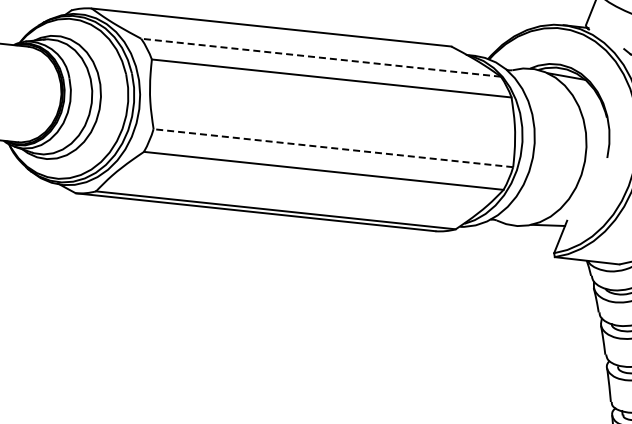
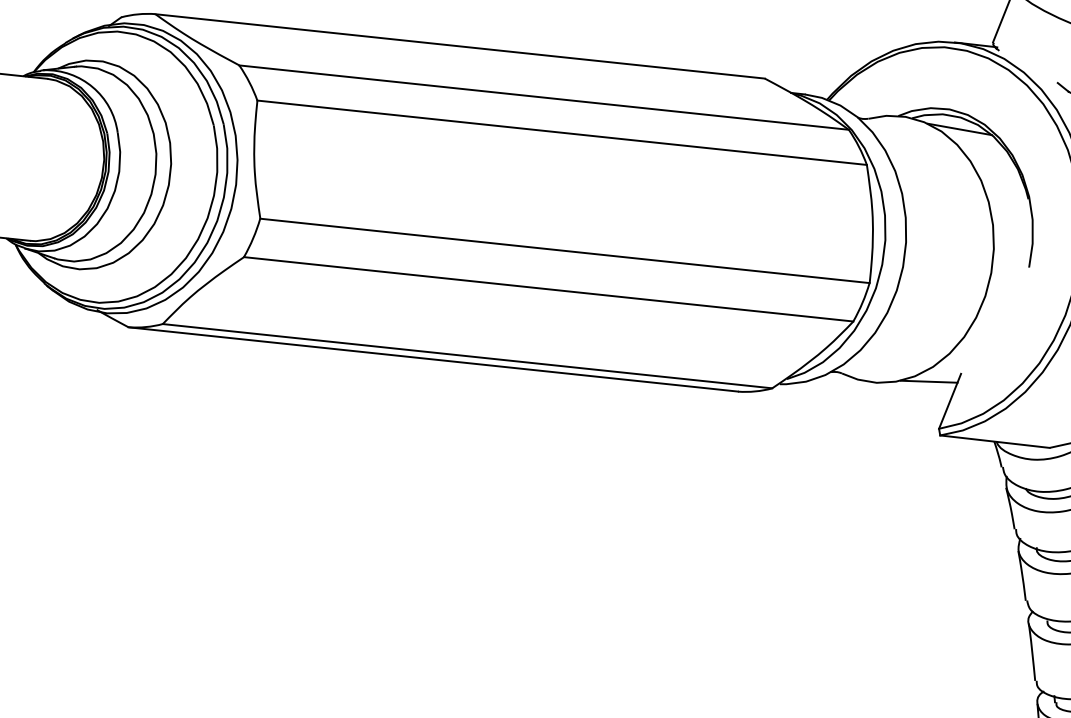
line: (321, 57) -> (544, 97), dashed -> solid
line: (333, 148) -> (565, 251), dashed -> solid

